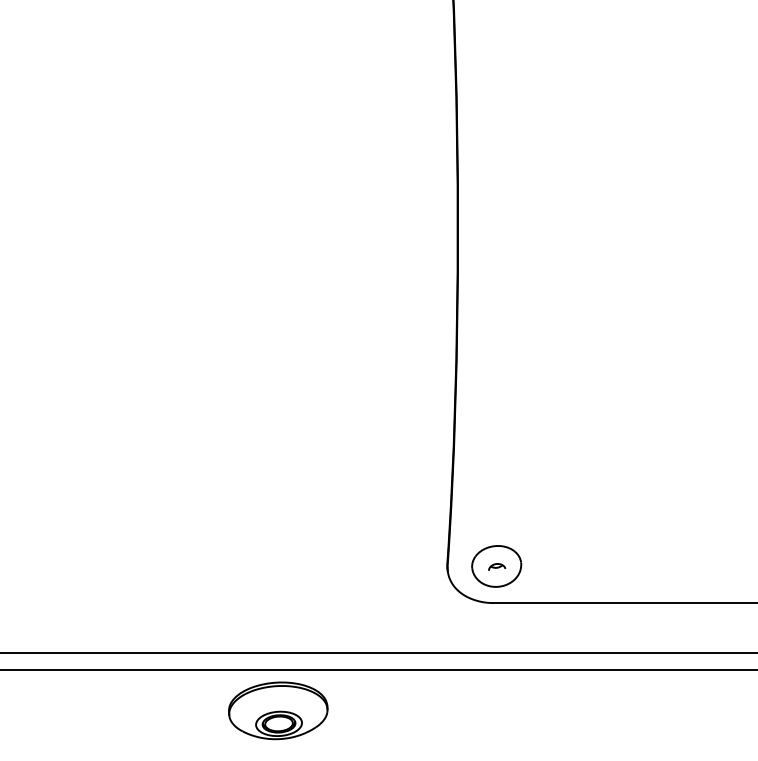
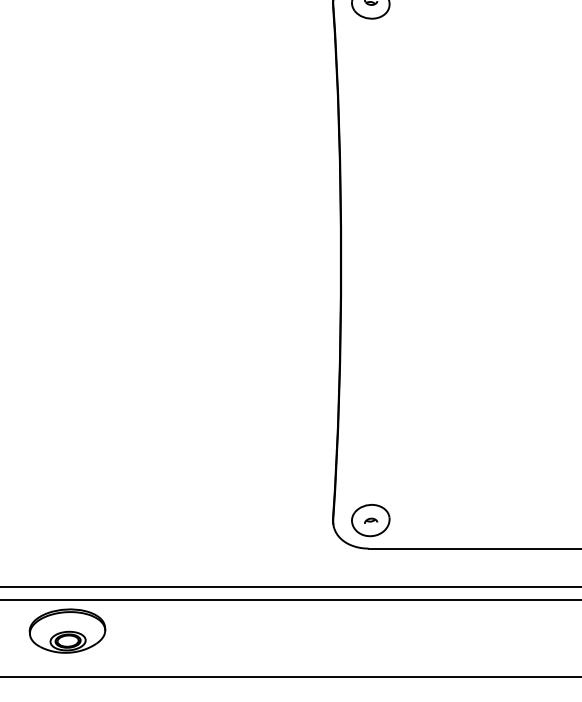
part: (278, 710) -> (67, 630), moved

